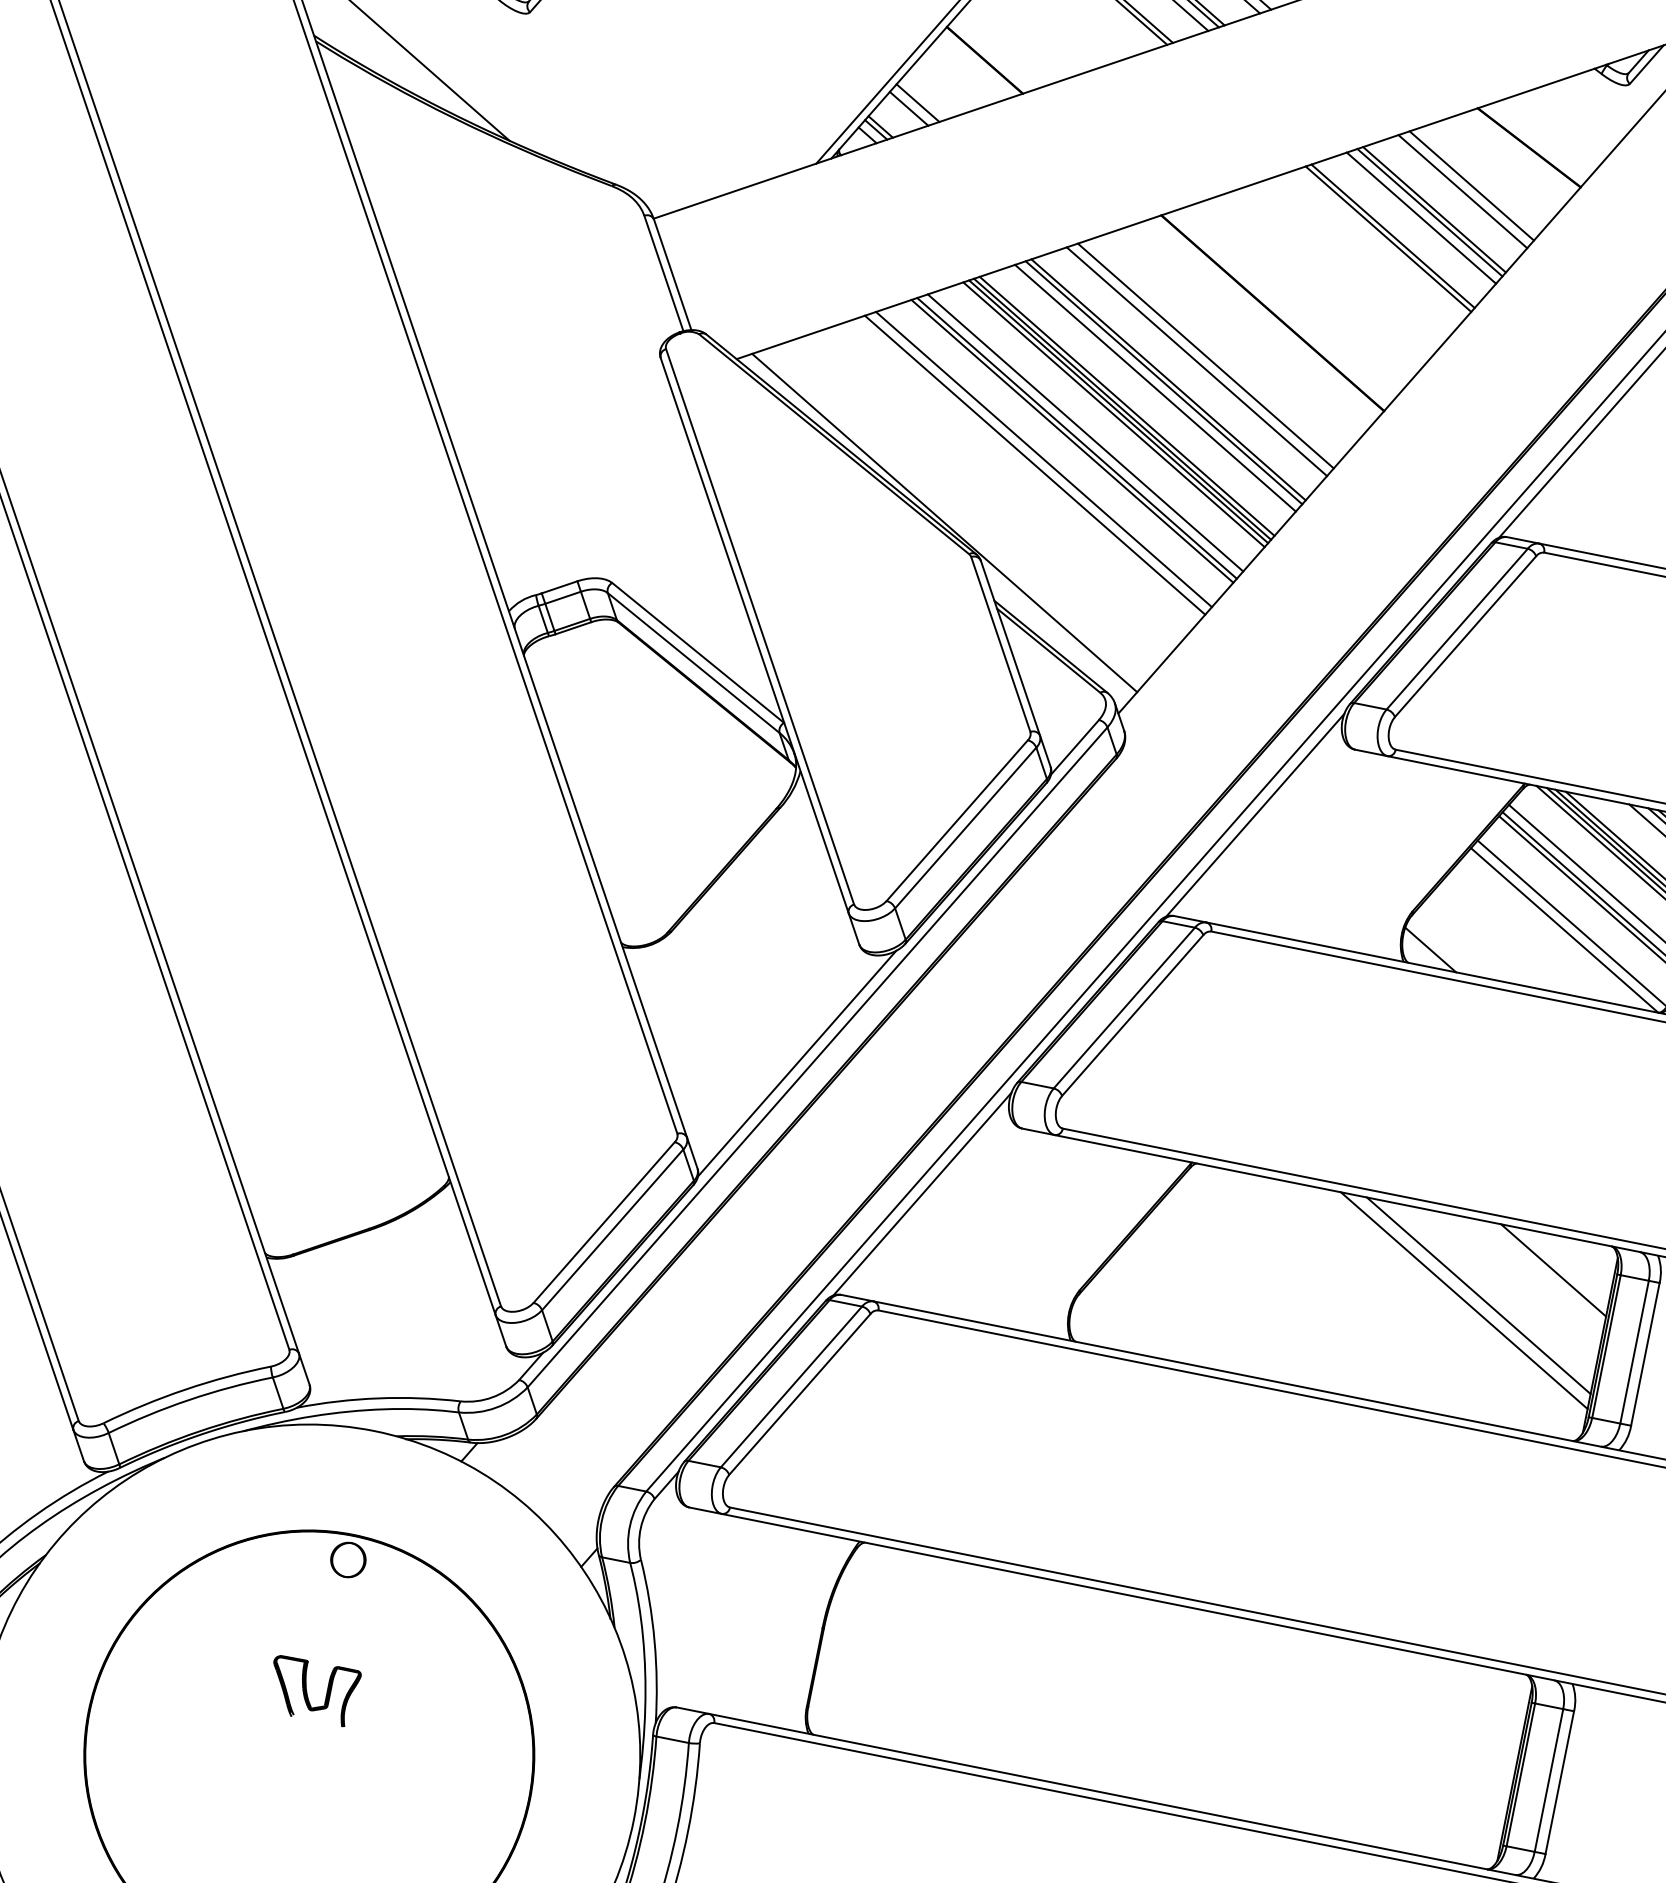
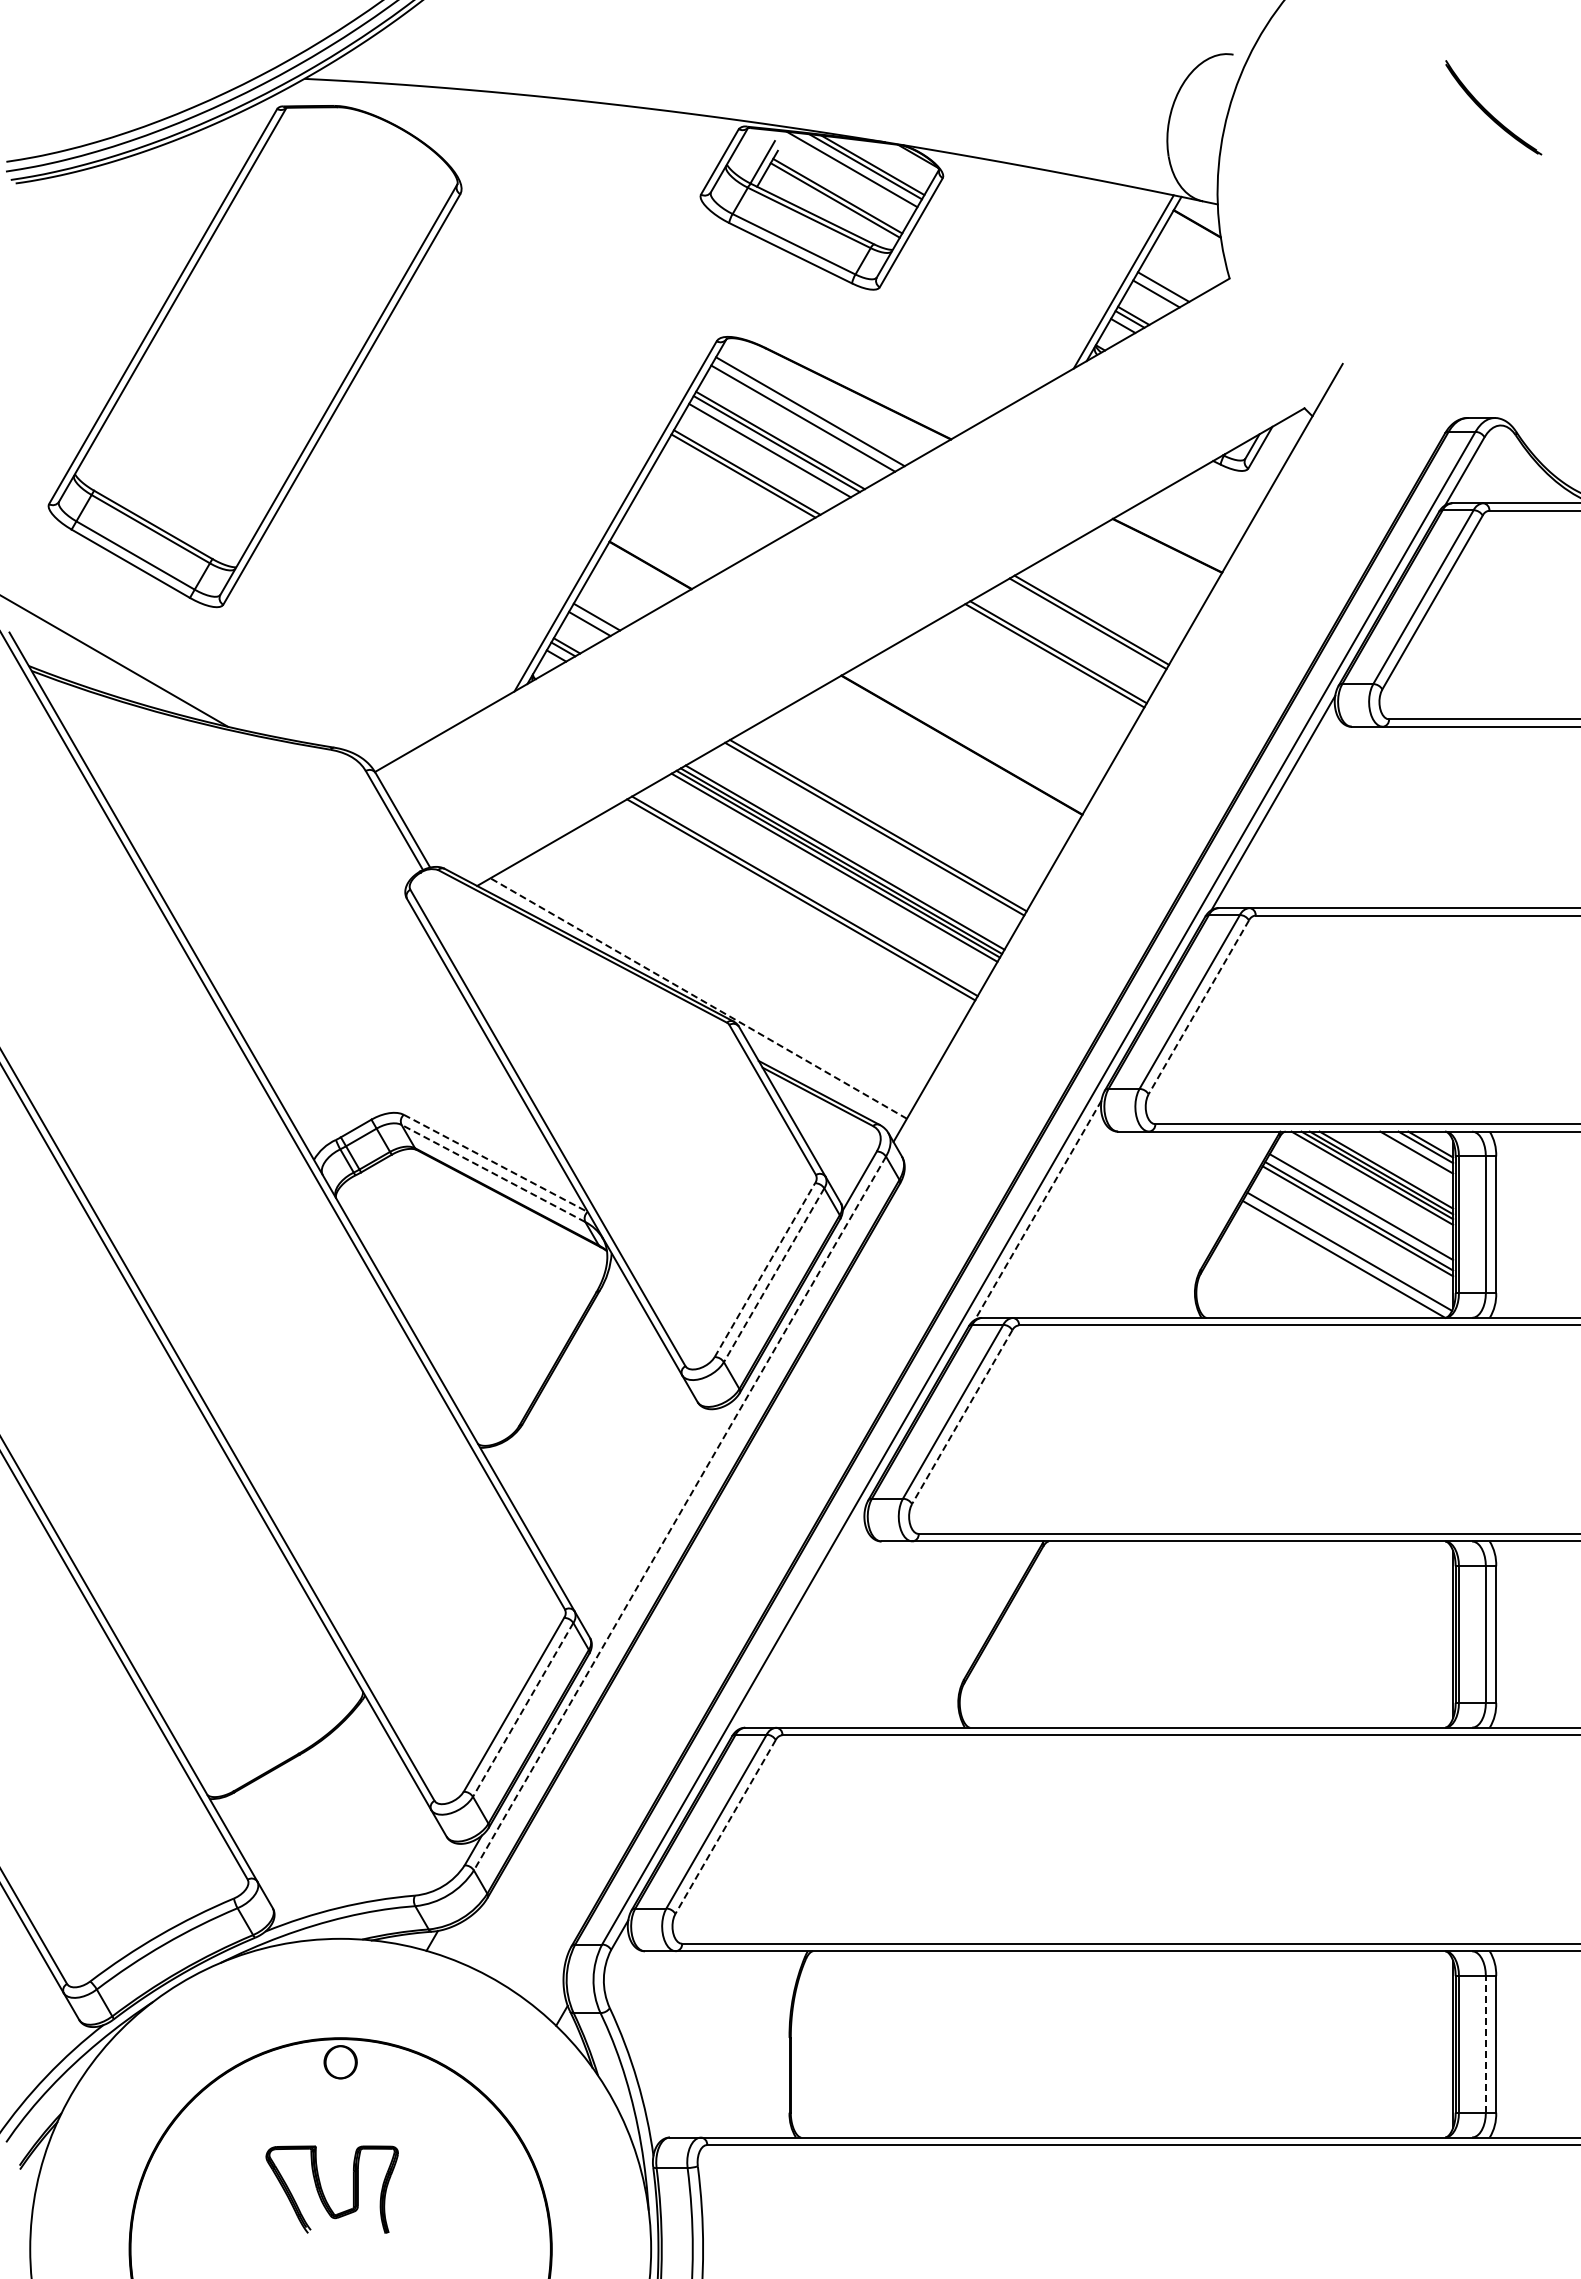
line: (1471, 185) -> (1121, 591), removed
line: (1462, 191) -> (1114, 598), removed
line: (1421, 217) -> (1081, 629), removed
line: (1205, 355) -> (907, 796), removed
line: (1196, 361) -> (900, 803), removed
line: (1155, 387) -> (867, 835), removed
line: (1085, 432) -> (811, 889), removed
line: (1044, 459) -> (778, 921), removed
line: (1035, 465) -> (771, 928), removed
line: (944, 522) -> (698, 998), solid -> dashed
line: (1465, 636) -> (1198, 1007), solid -> dashed
line: (697, 653) -> (495, 1163), solid -> dashed
line: (693, 663) -> (493, 1173), solid -> dashed
line: (1255, 815) -> (1038, 1210), solid -> dashed
line: (957, 820) -> (765, 1269), solid -> dashed
line: (965, 828) -> (773, 1275), solid -> dashed
line: (1429, 949) -> (1223, 1301), removed
line: (1131, 1015) -> (961, 1417), solid -> dashed
line: (817, 1057) -> (679, 1513), solid -> dashed
line: (796, 1062) -> (661, 1522), removed
line: (922, 1193) -> (801, 1619), removed
line: (611, 1230) -> (522, 1710), solid -> dashed
line: (1553, 1270) -> (1396, 1574), removed
line: (1479, 1296) -> (1332, 1611), removed
line: (1464, 1300) -> (1319, 1618), removed
line: (799, 1395) -> (725, 1827), solid -> dashed
part: (313, 1691) -> (332, 2189), size x1.6
line: (1548, 1779) -> (1485, 2043), solid -> dashed

